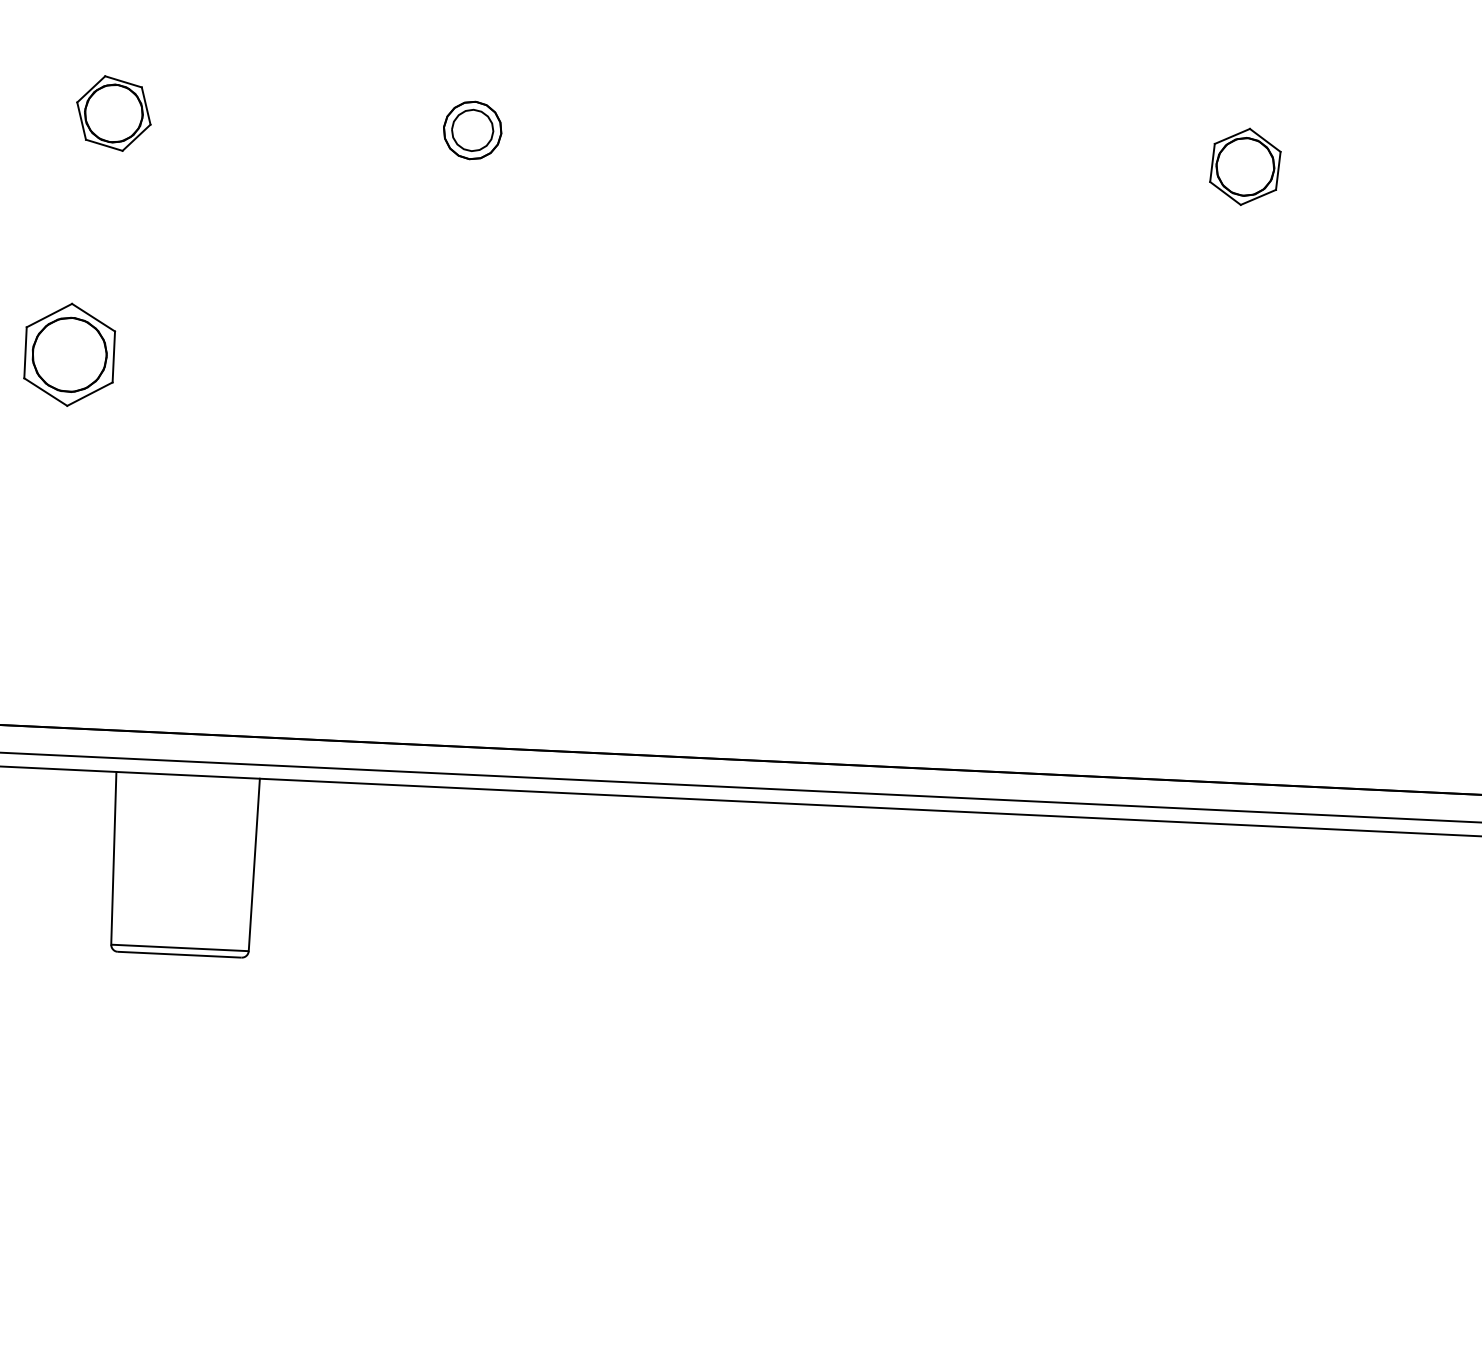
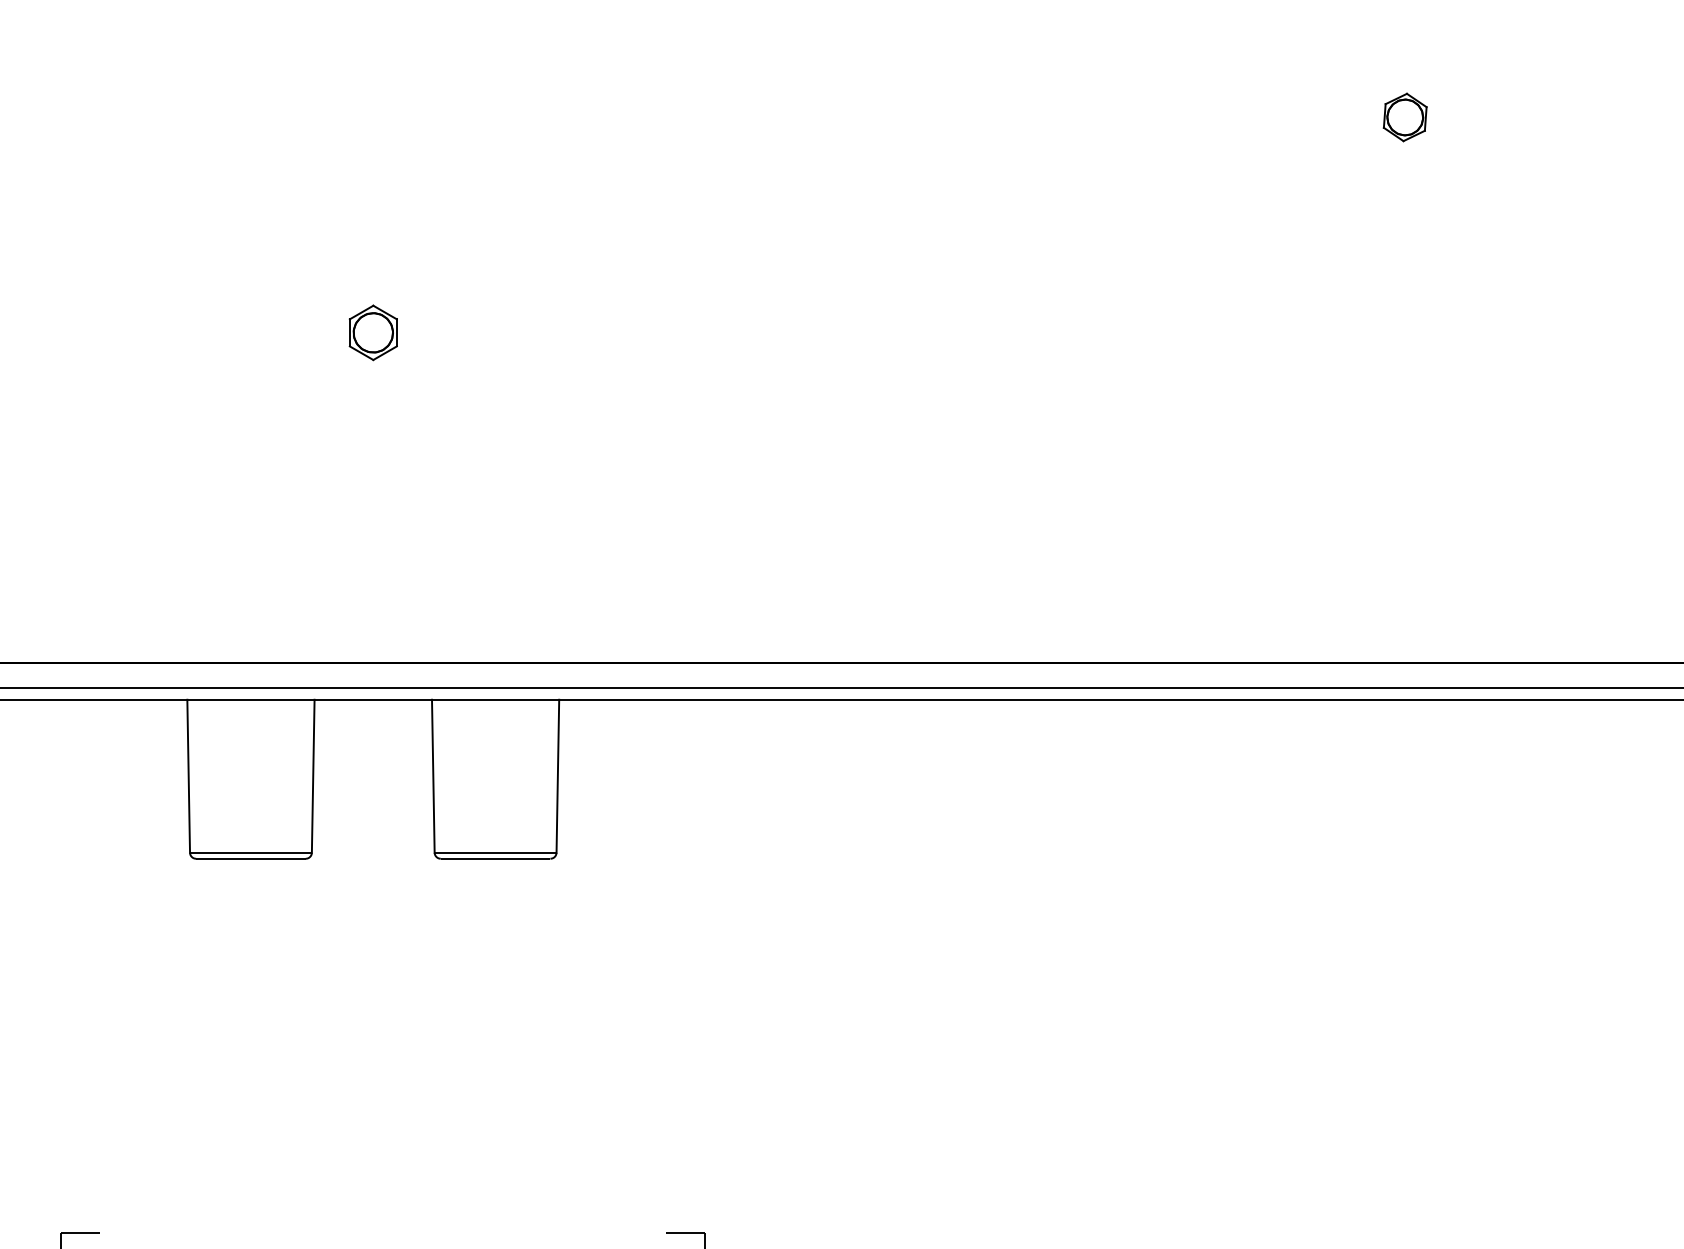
part: (114, 113) -> (402, 117), removed
part: (472, 130) -> (720, 117), removed
part: (1244, 166) -> (1404, 117), size x0.7
part: (69, 354) -> (373, 332), size x0.6

